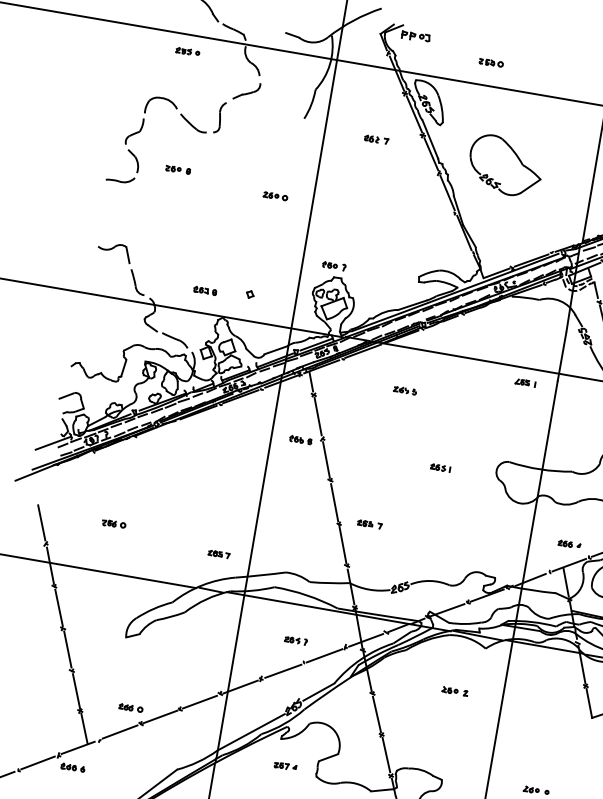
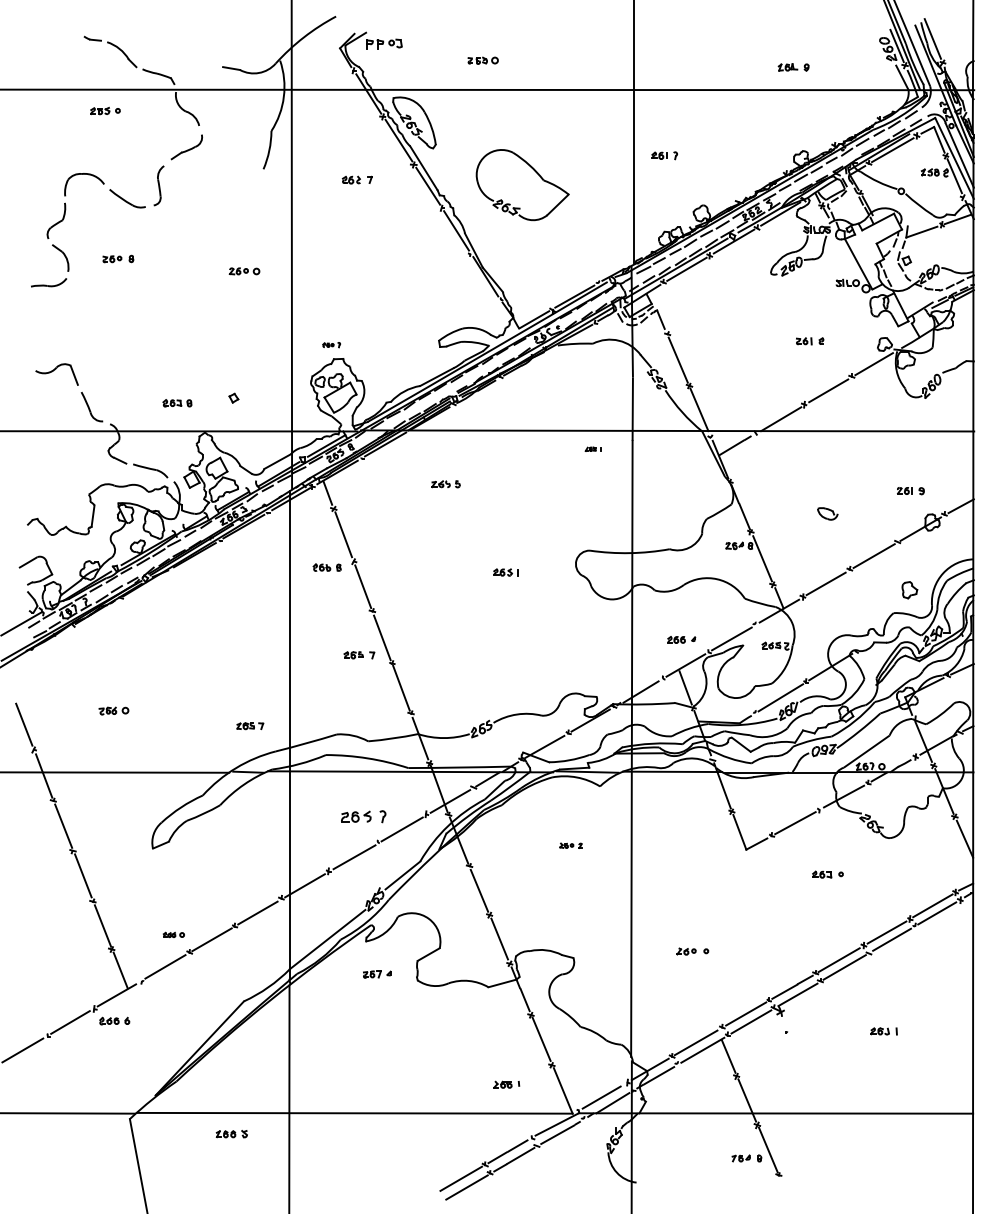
part: (334, 265) -> (331, 344), size x0.6
part: (524, 382) -> (592, 449), size x0.6
part: (369, 524) -> (359, 655), moved
part: (295, 640) -> (363, 816), size x1.6
part: (454, 691) -> (570, 845), size x0.7
part: (130, 707) -> (173, 934), size x0.7

